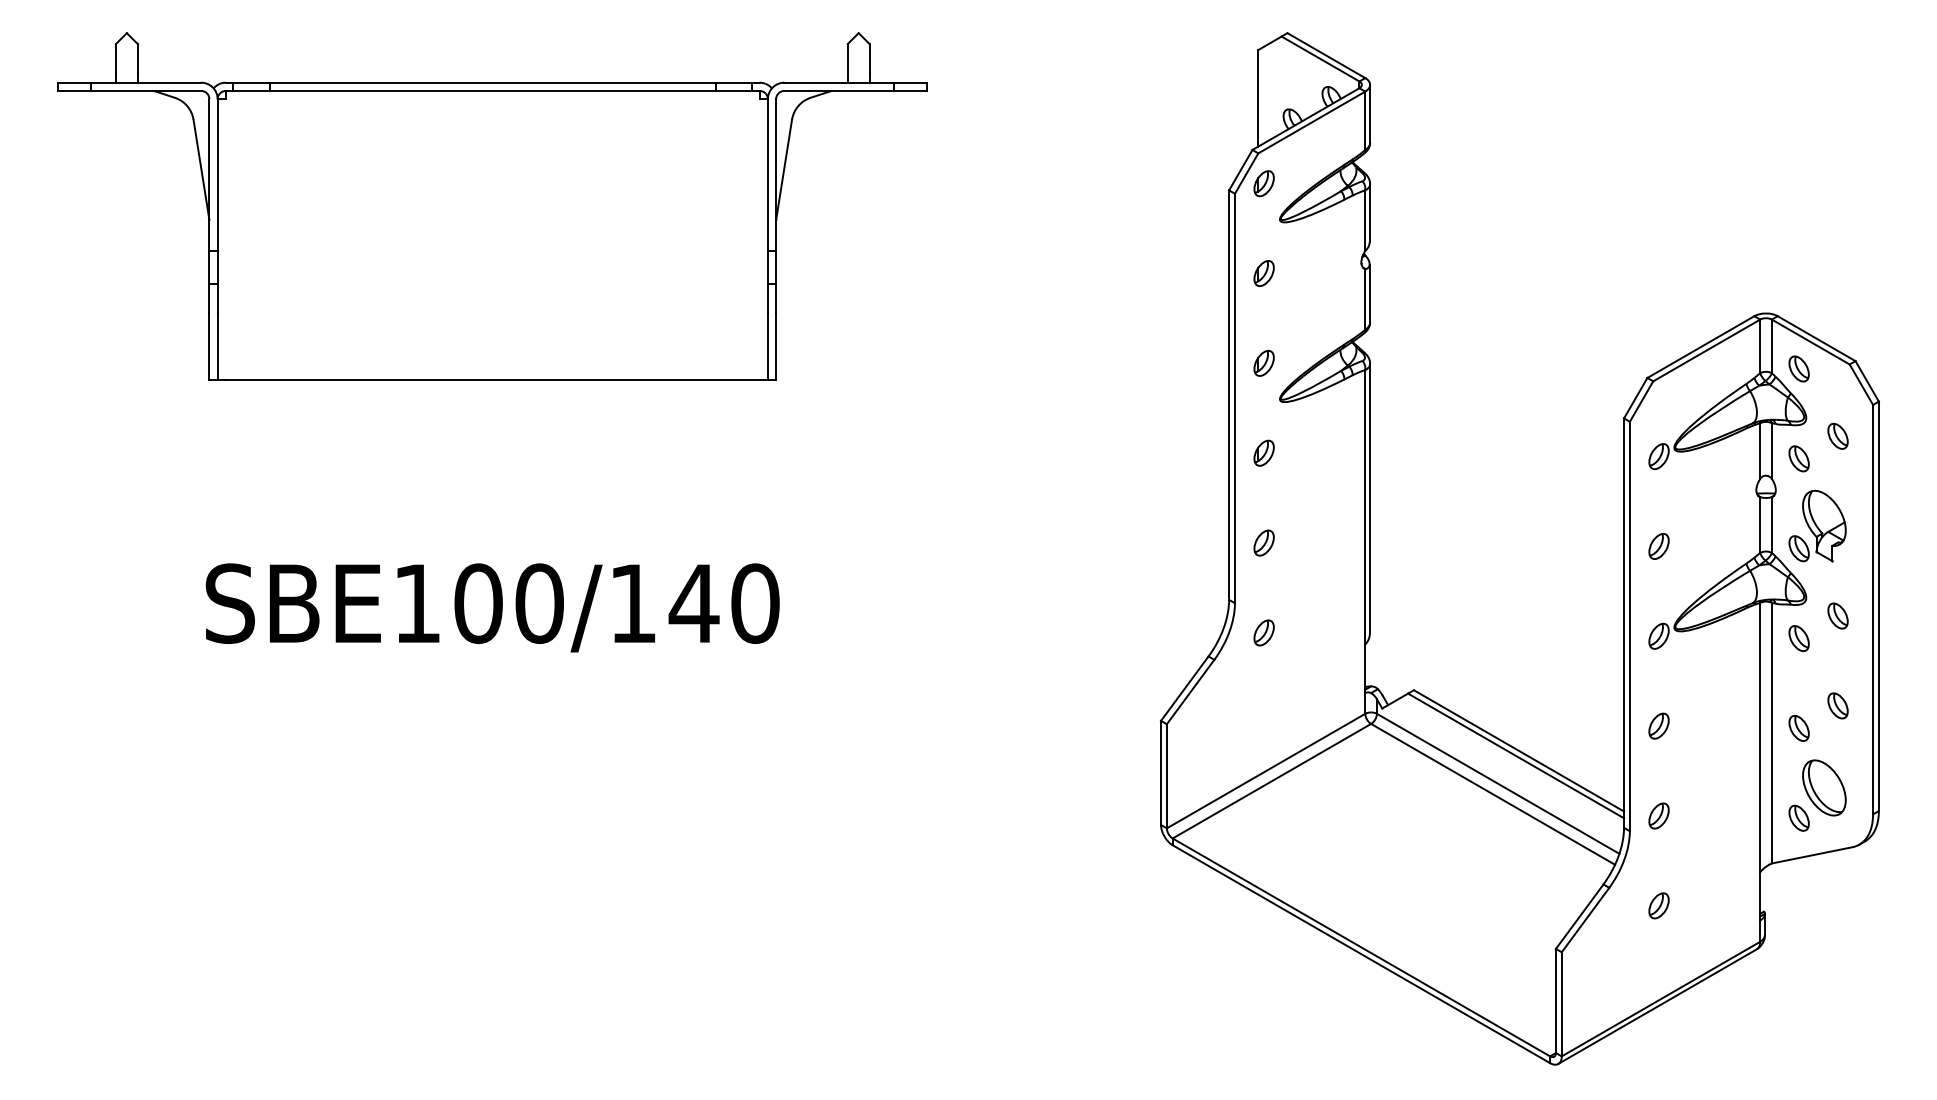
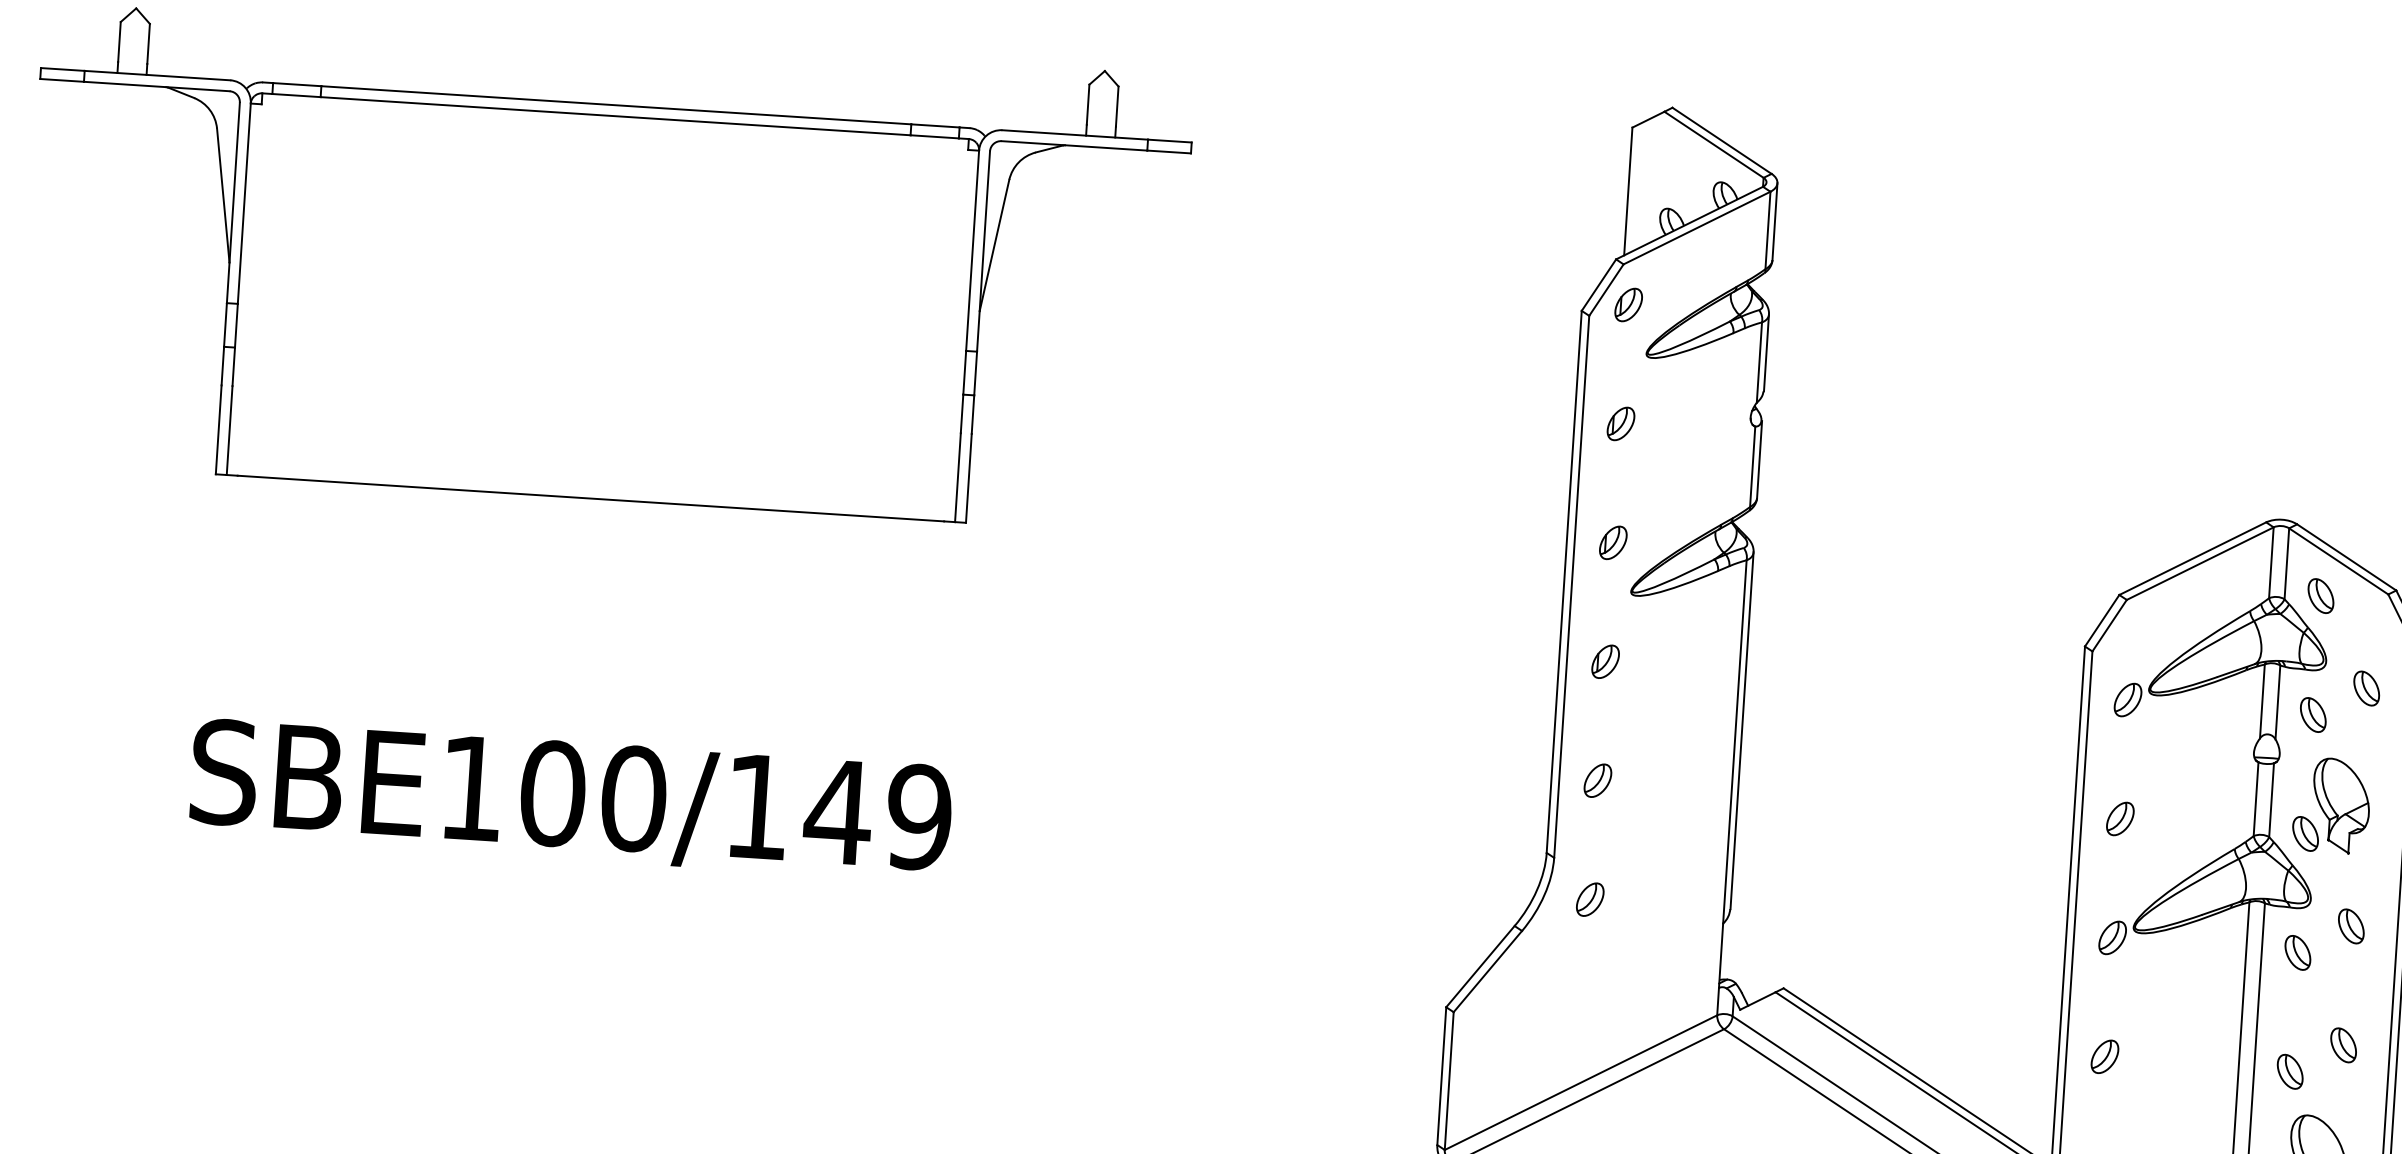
text: (755, 603) -> (919, 817), SBE100/140 -> SBE100/149

